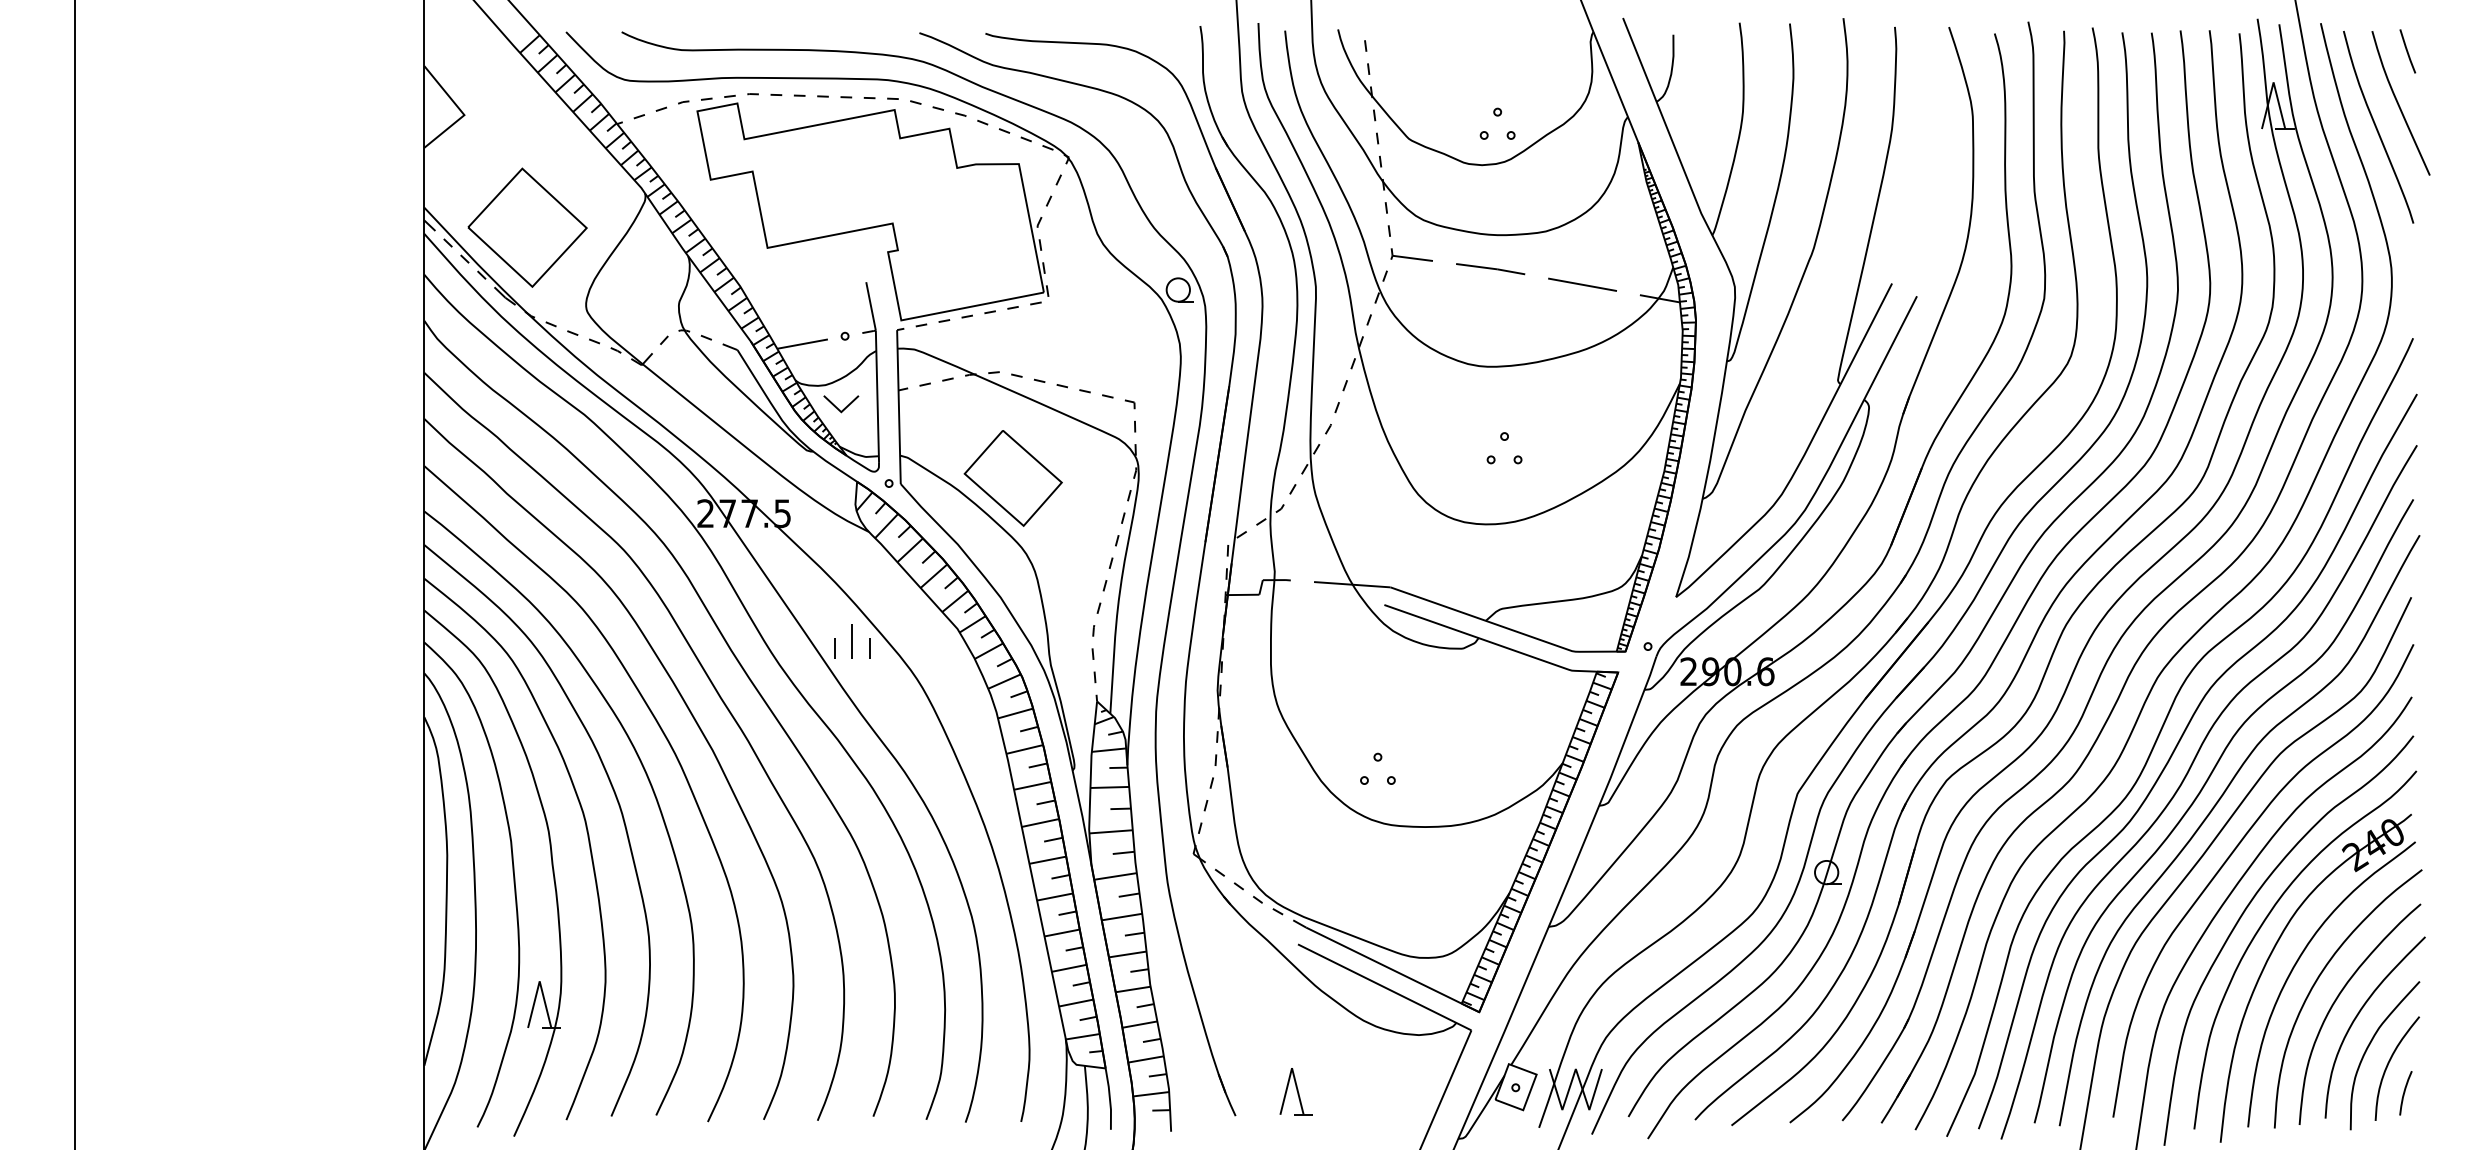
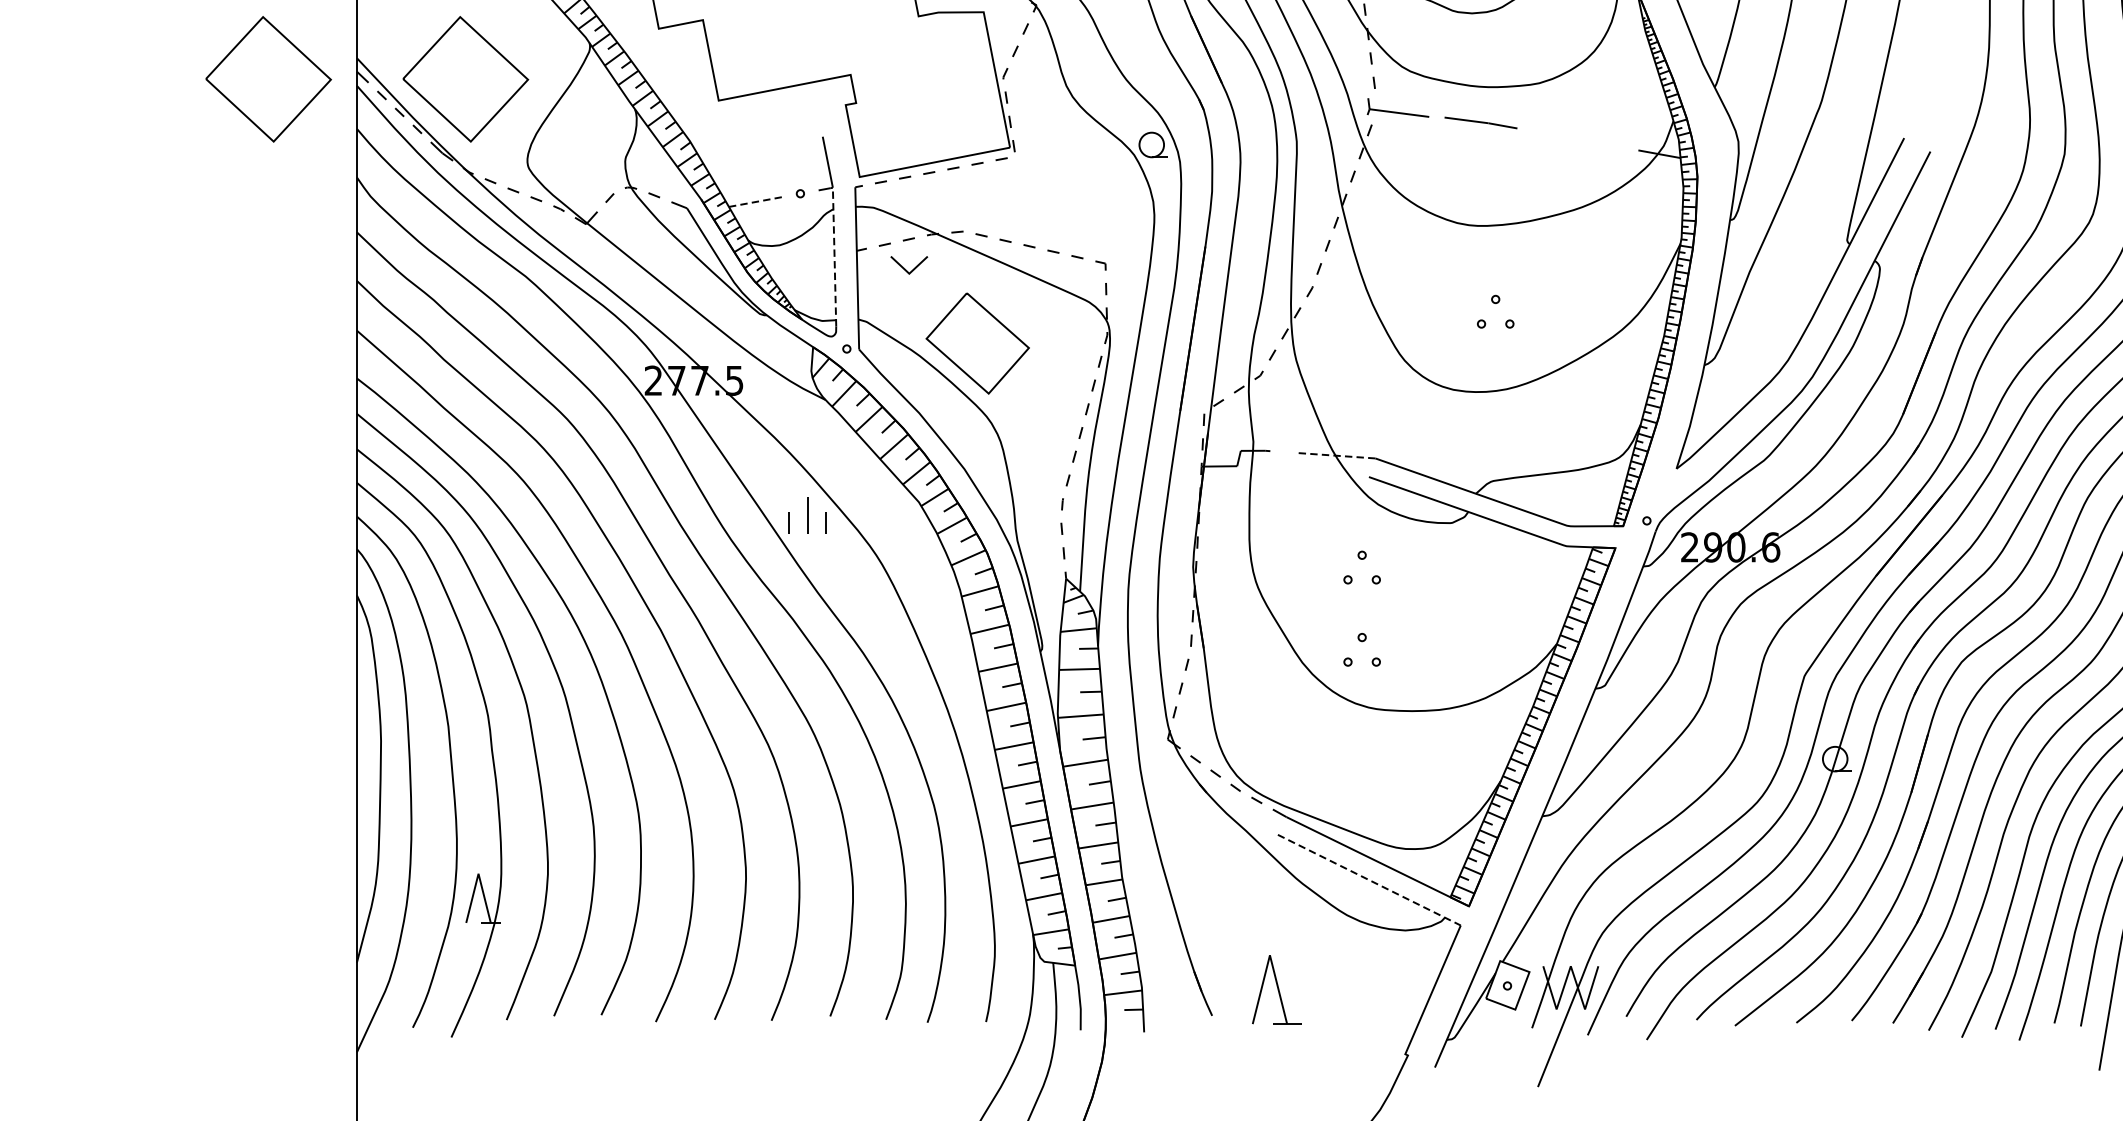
part: (340, 227) -> (268, 79), added
part: (1411, 254) -> (1397, 107), size x1.4
line: (1582, 284) -> (1577, 139), removed
line: (802, 344) -> (755, 202), solid -> dashed
line: (877, 396) -> (834, 257), solid -> dashed
part: (841, 404) -> (909, 265), moved
line: (1351, 584) -> (1334, 455), solid -> dashed
part: (1377, 683) -> (1361, 559), added
line: (1384, 987) -> (1369, 880), solid -> dashed
part: (1295, 1091) -> (1275, 989), size x1.4

